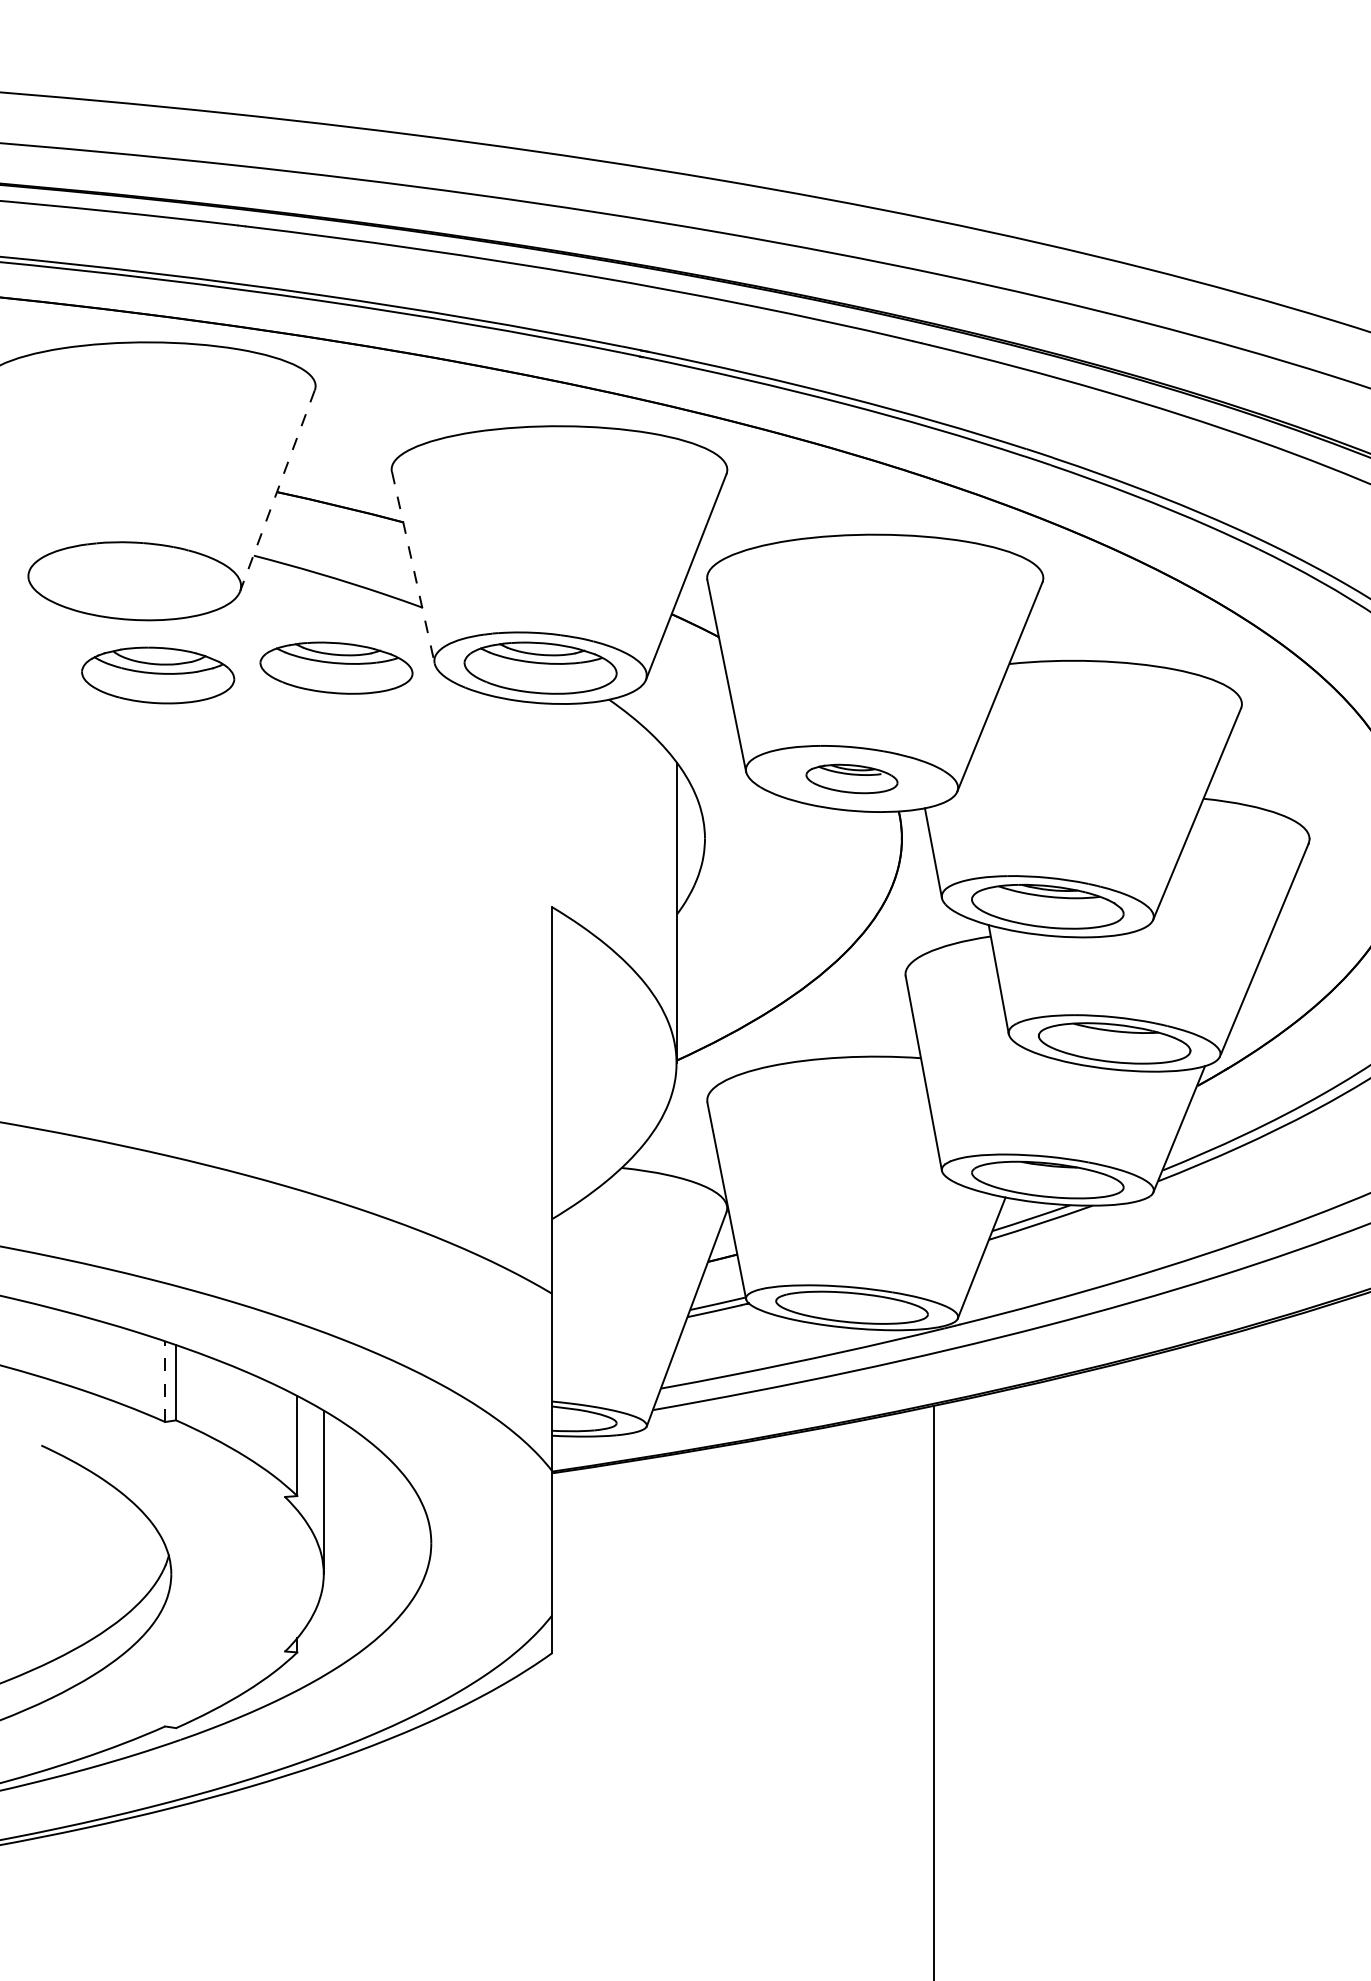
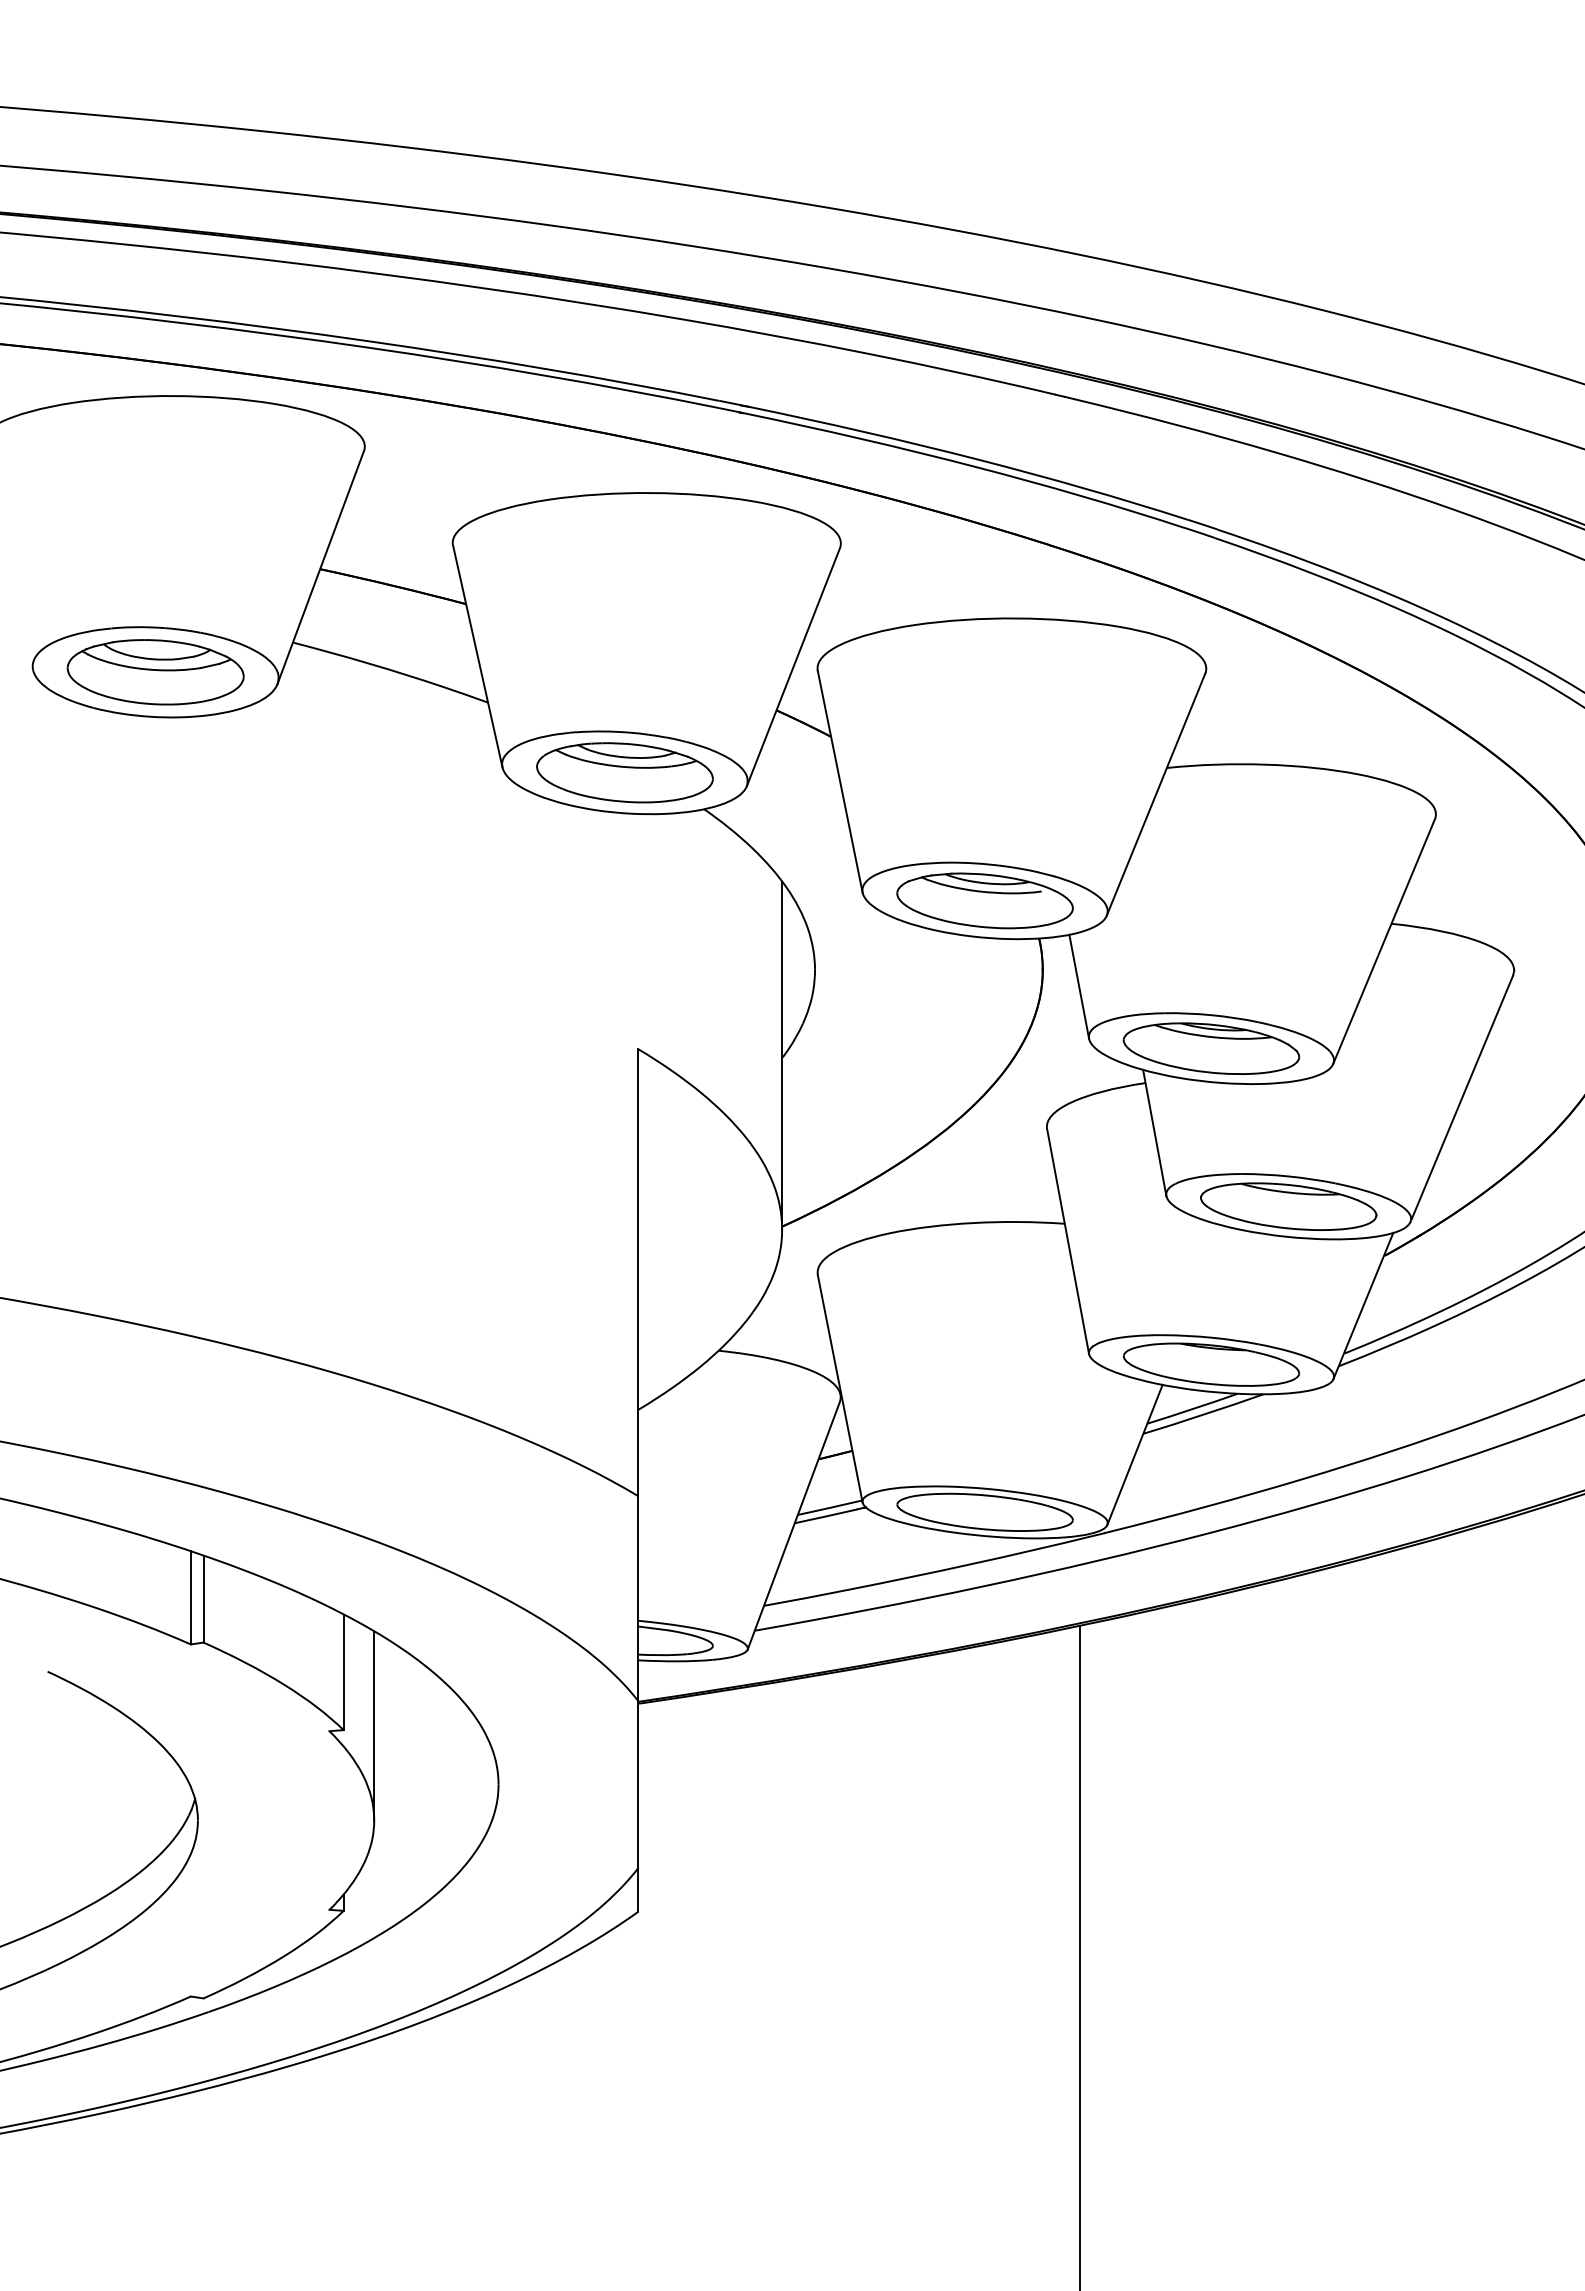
line: (277, 490) -> (320, 567), dashed -> solid
line: (413, 567) -> (477, 656), dashed -> solid
part: (336, 667) -> (388, 772), removed
part: (157, 675) -> (155, 672), moved
part: (851, 778) -> (984, 900), size x1.67
line: (164, 1381) -> (190, 1597), dashed -> solid

